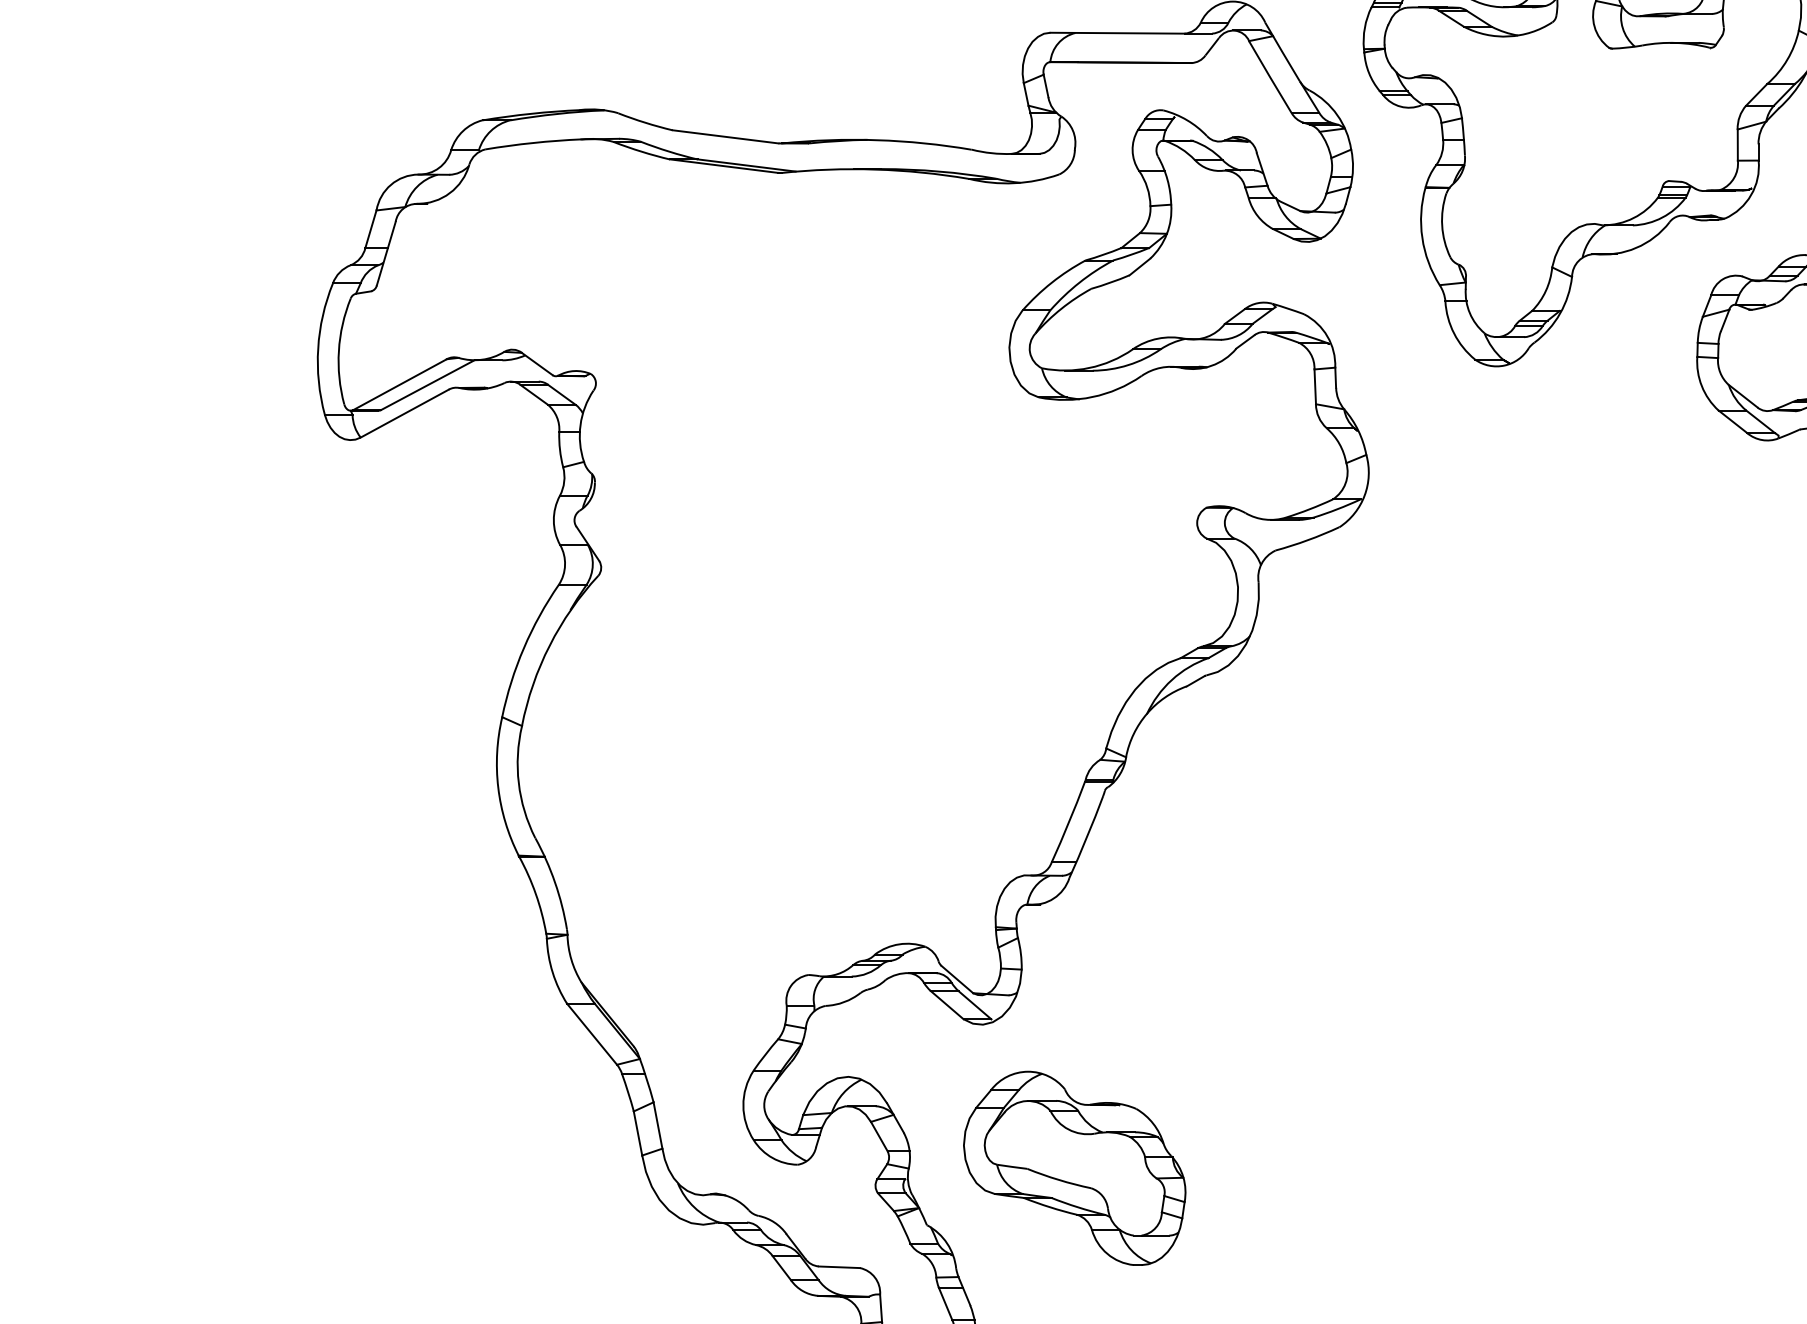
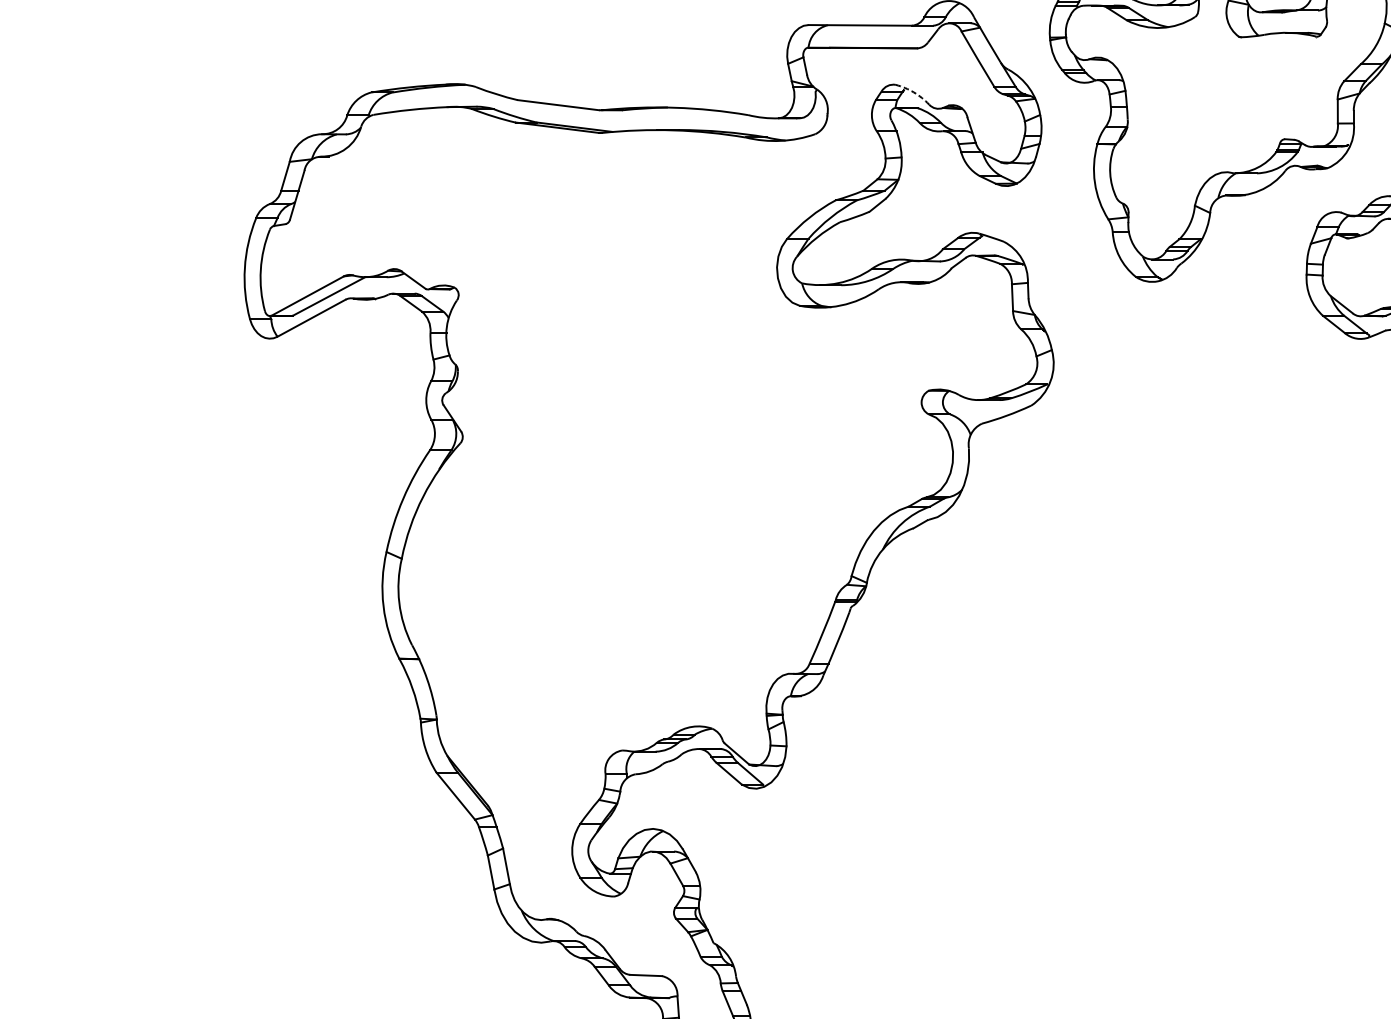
arc: (1187, 120) -> (914, 92), solid -> dashed
part: (1074, 1167) -> (827, 898), removed

